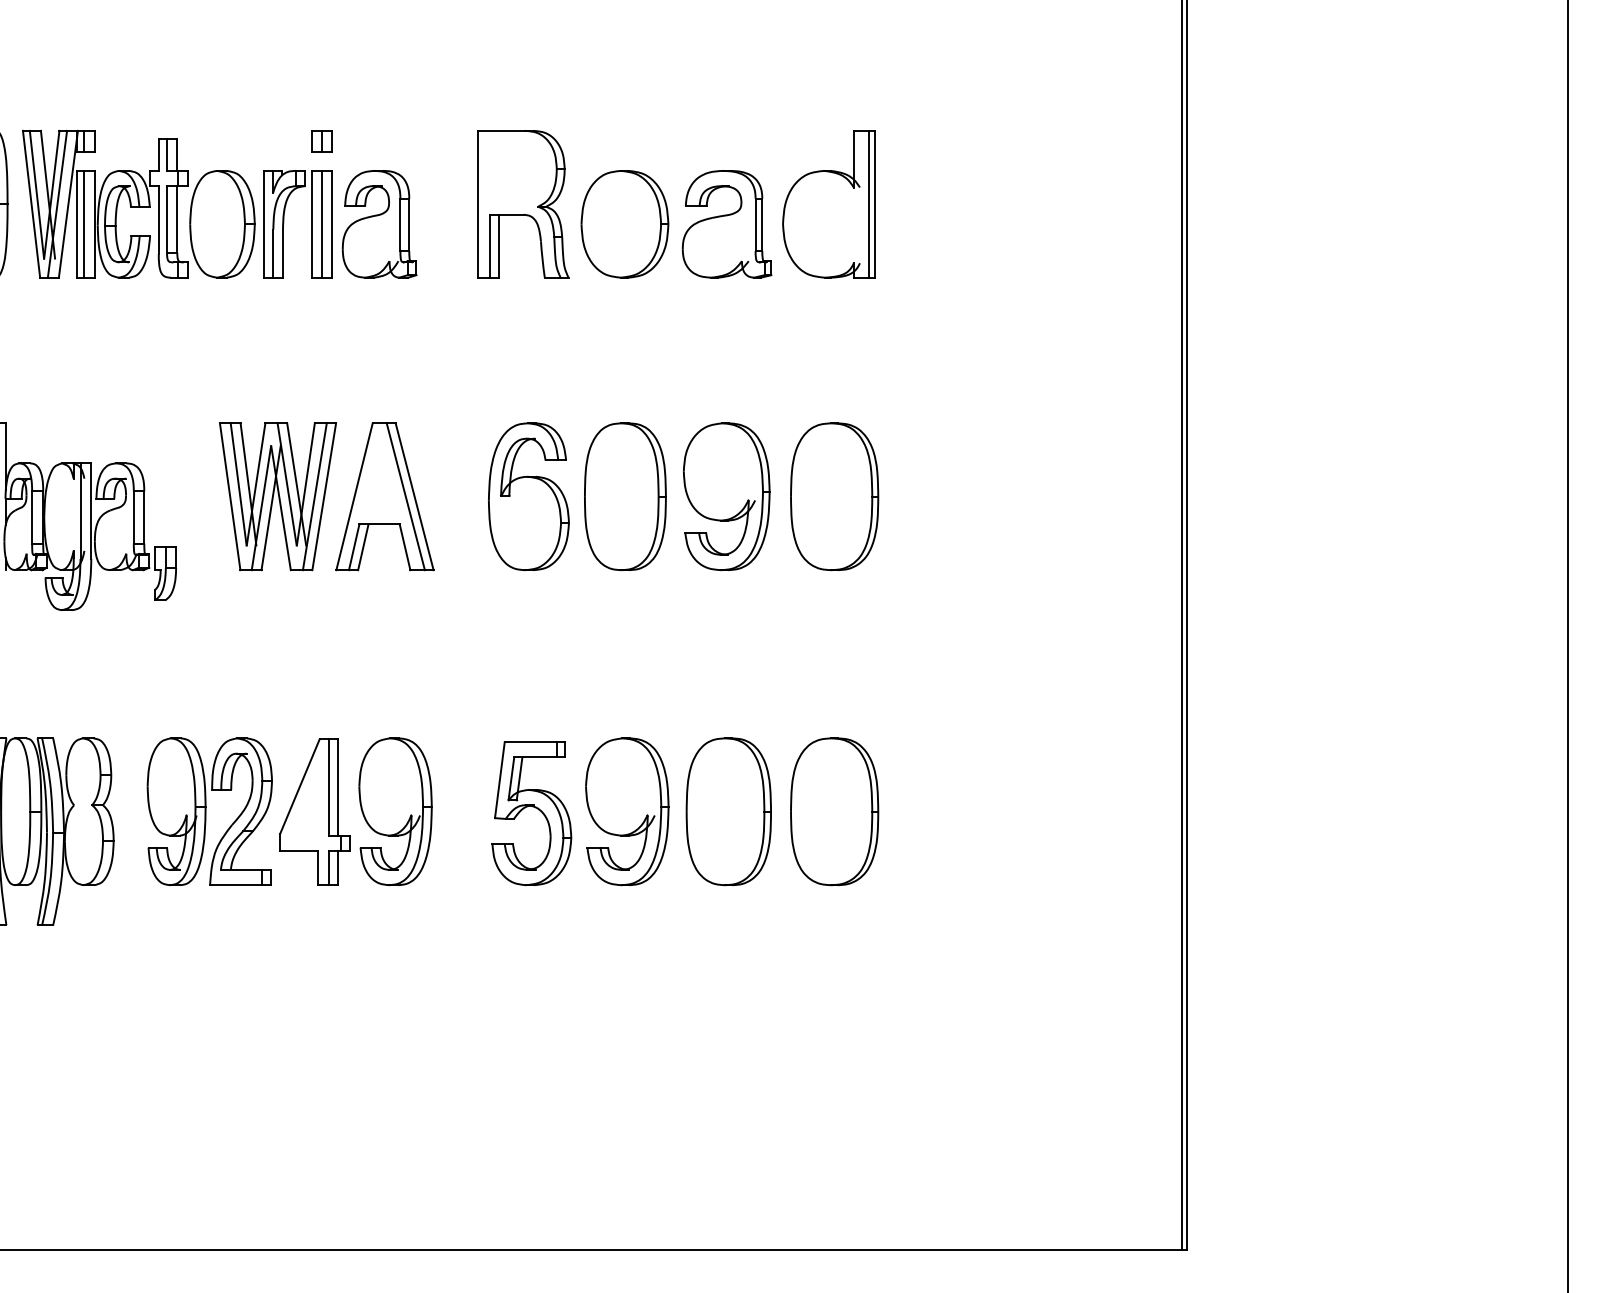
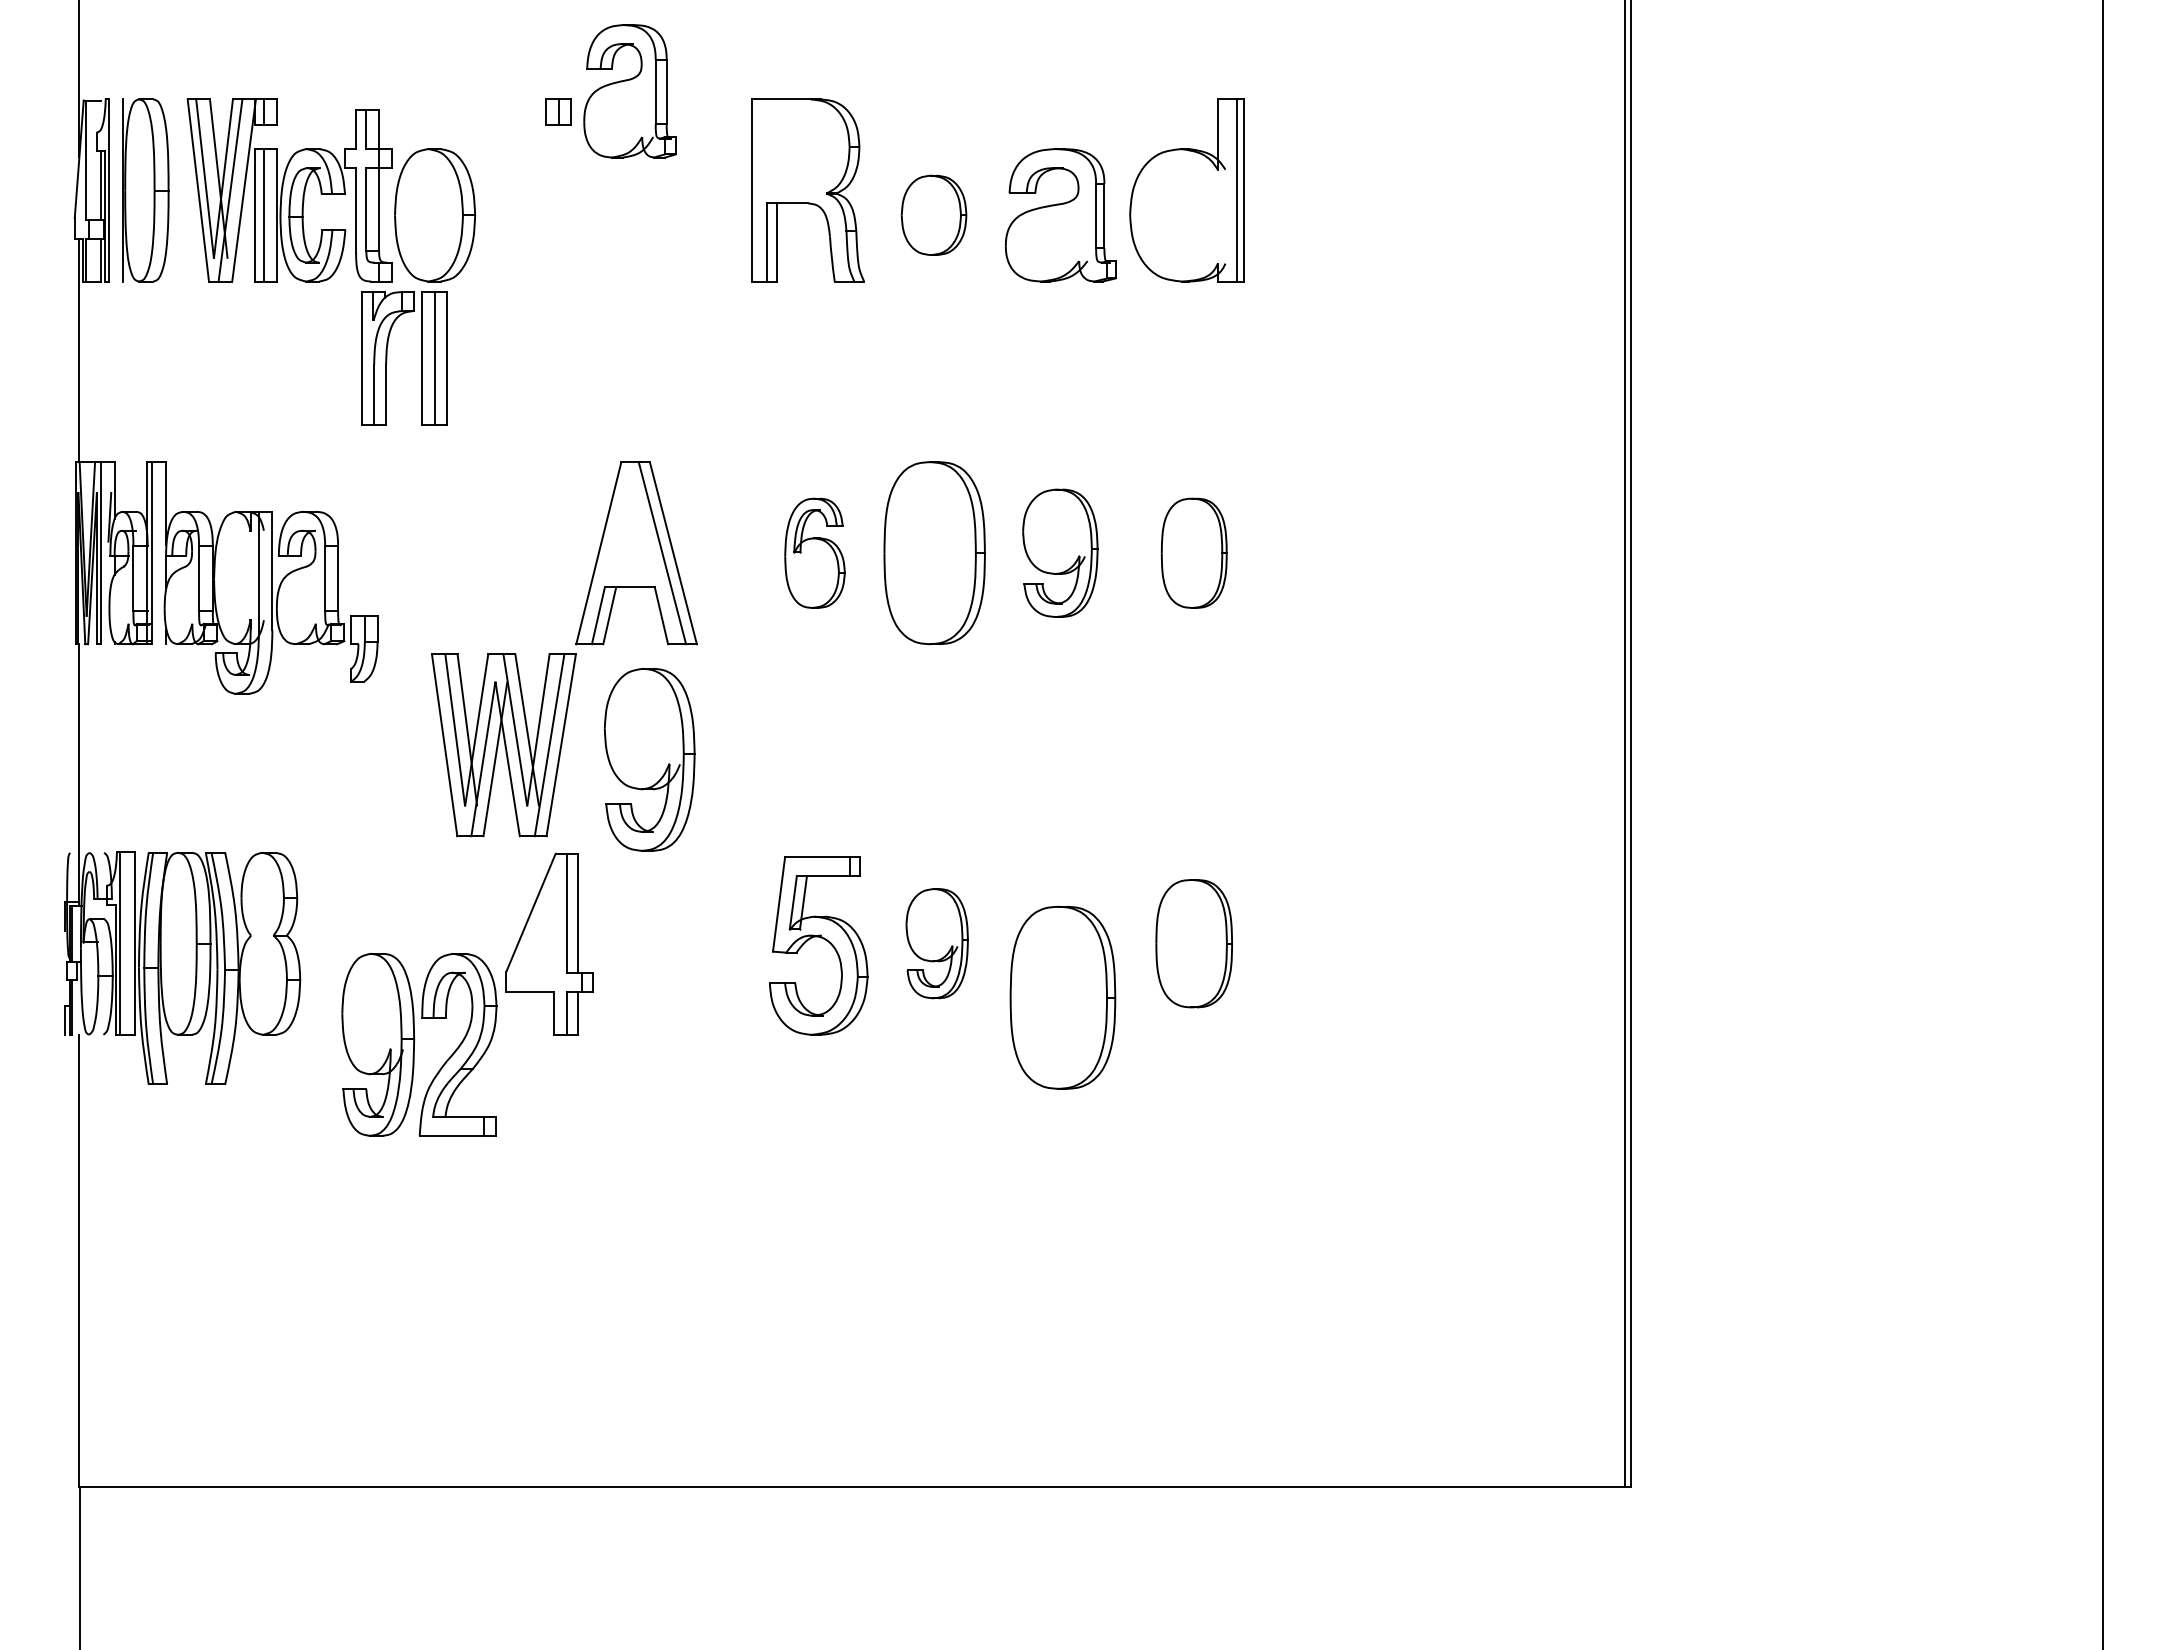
part: (284, 224) -> (387, 358), moved
part: (379, 224) -> (629, 91), moved
part: (624, 224) -> (933, 215), size x0.6
part: (277, 497) -> (503, 745), moved
part: (528, 497) -> (814, 553), size x0.6
part: (726, 497) -> (1060, 553), size x0.7
part: (834, 497) -> (1194, 553), size x0.6
part: (209, 811) -> (419, 1044), moved
part: (395, 811) -> (649, 759), moved
part: (627, 811) -> (937, 943), size x0.6
part: (728, 811) -> (1062, 997), moved
part: (834, 811) -> (1194, 943), size x0.7

